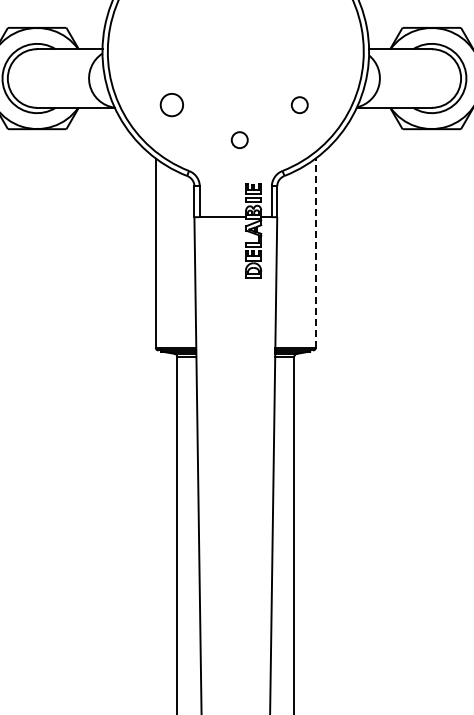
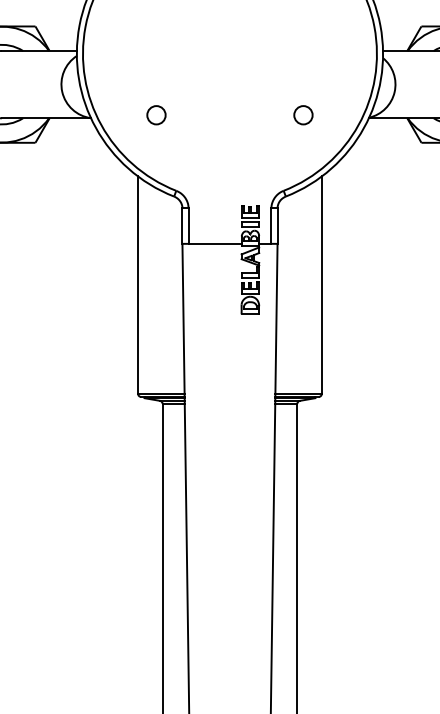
circle: (171, 105) -> (156, 115), size x0.71
circle: (239, 140) -> (234, 155), removed
line: (315, 253) -> (321, 285), dashed -> solid

